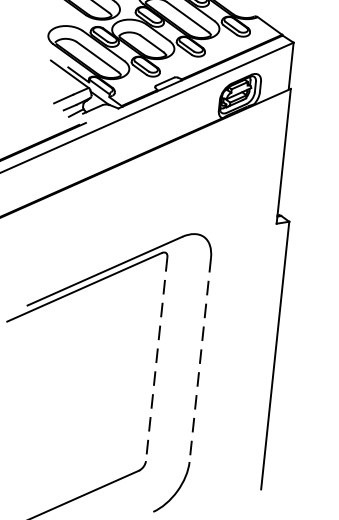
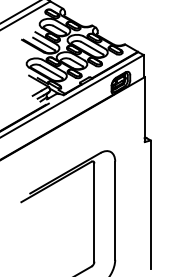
line: (156, 361) -> (94, 213), dashed -> solid
line: (200, 361) -> (115, 211), dashed -> solid

